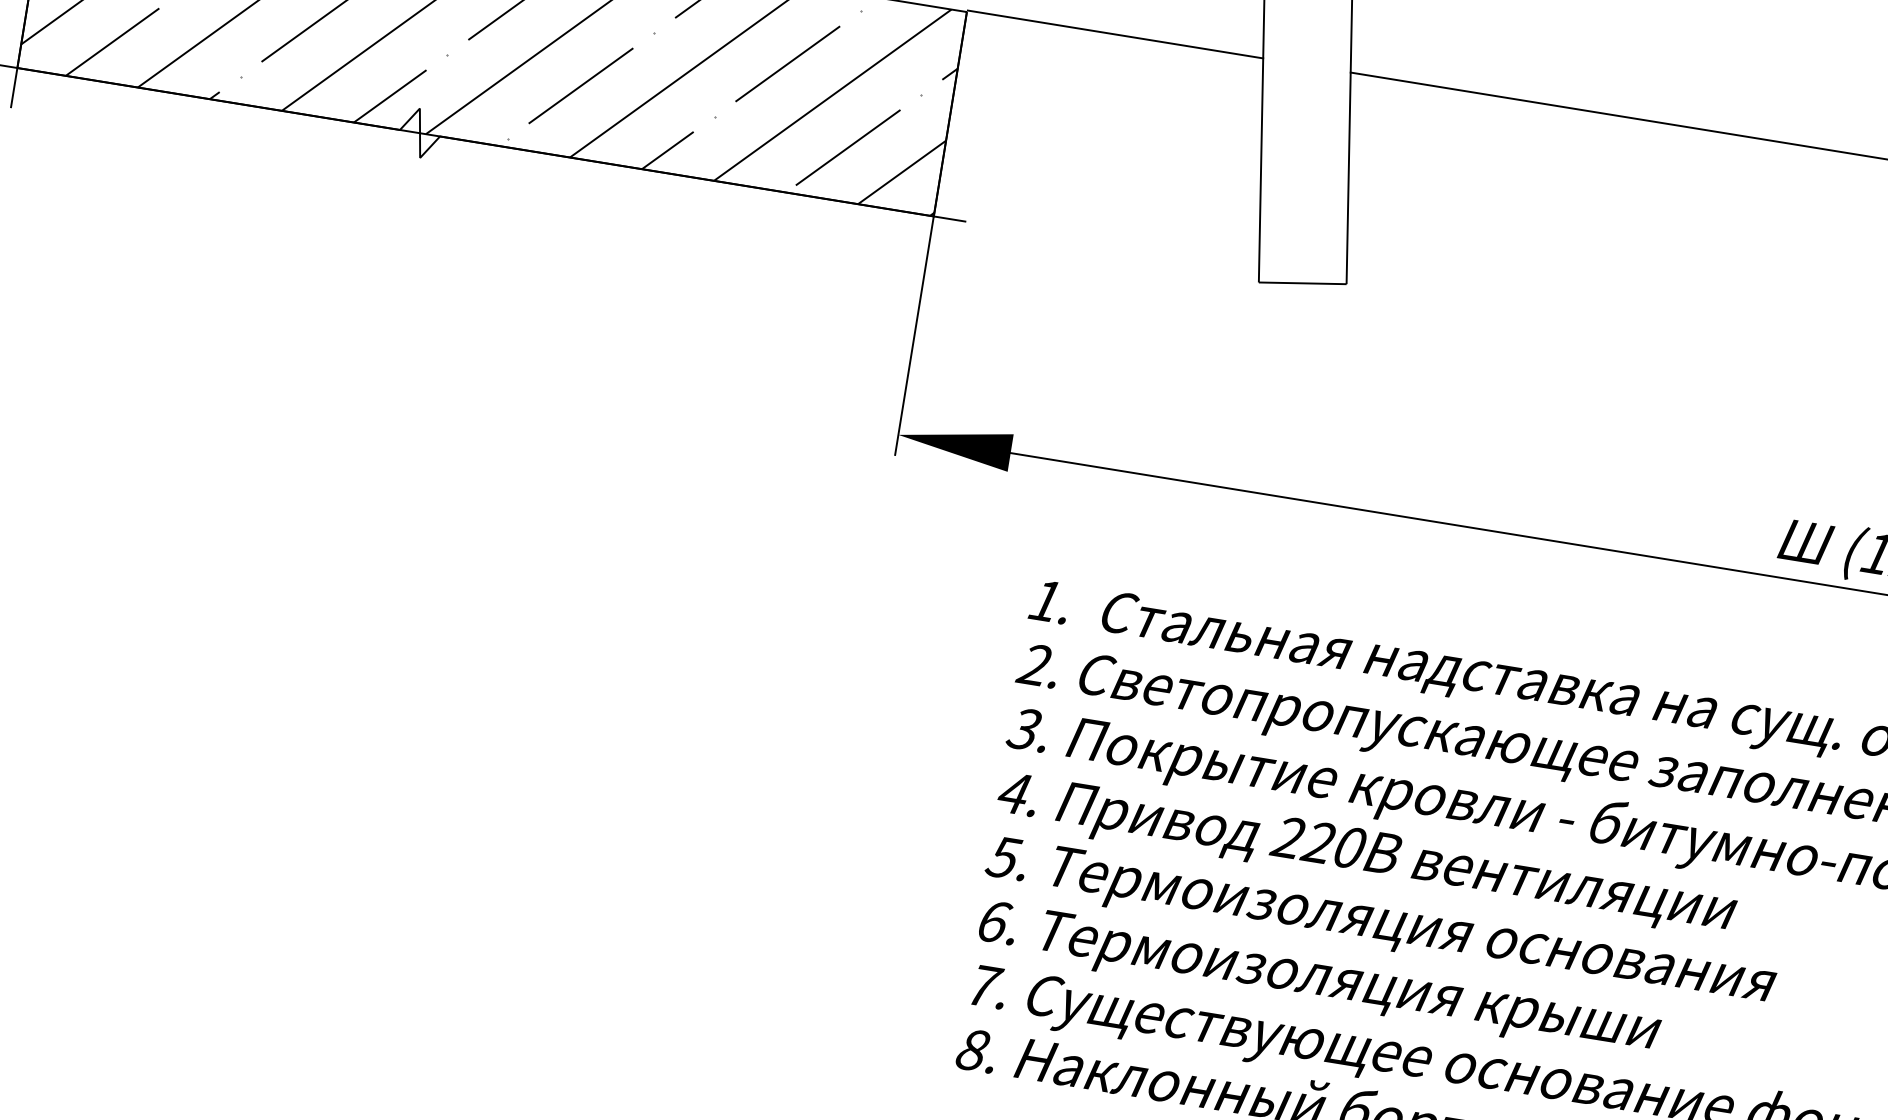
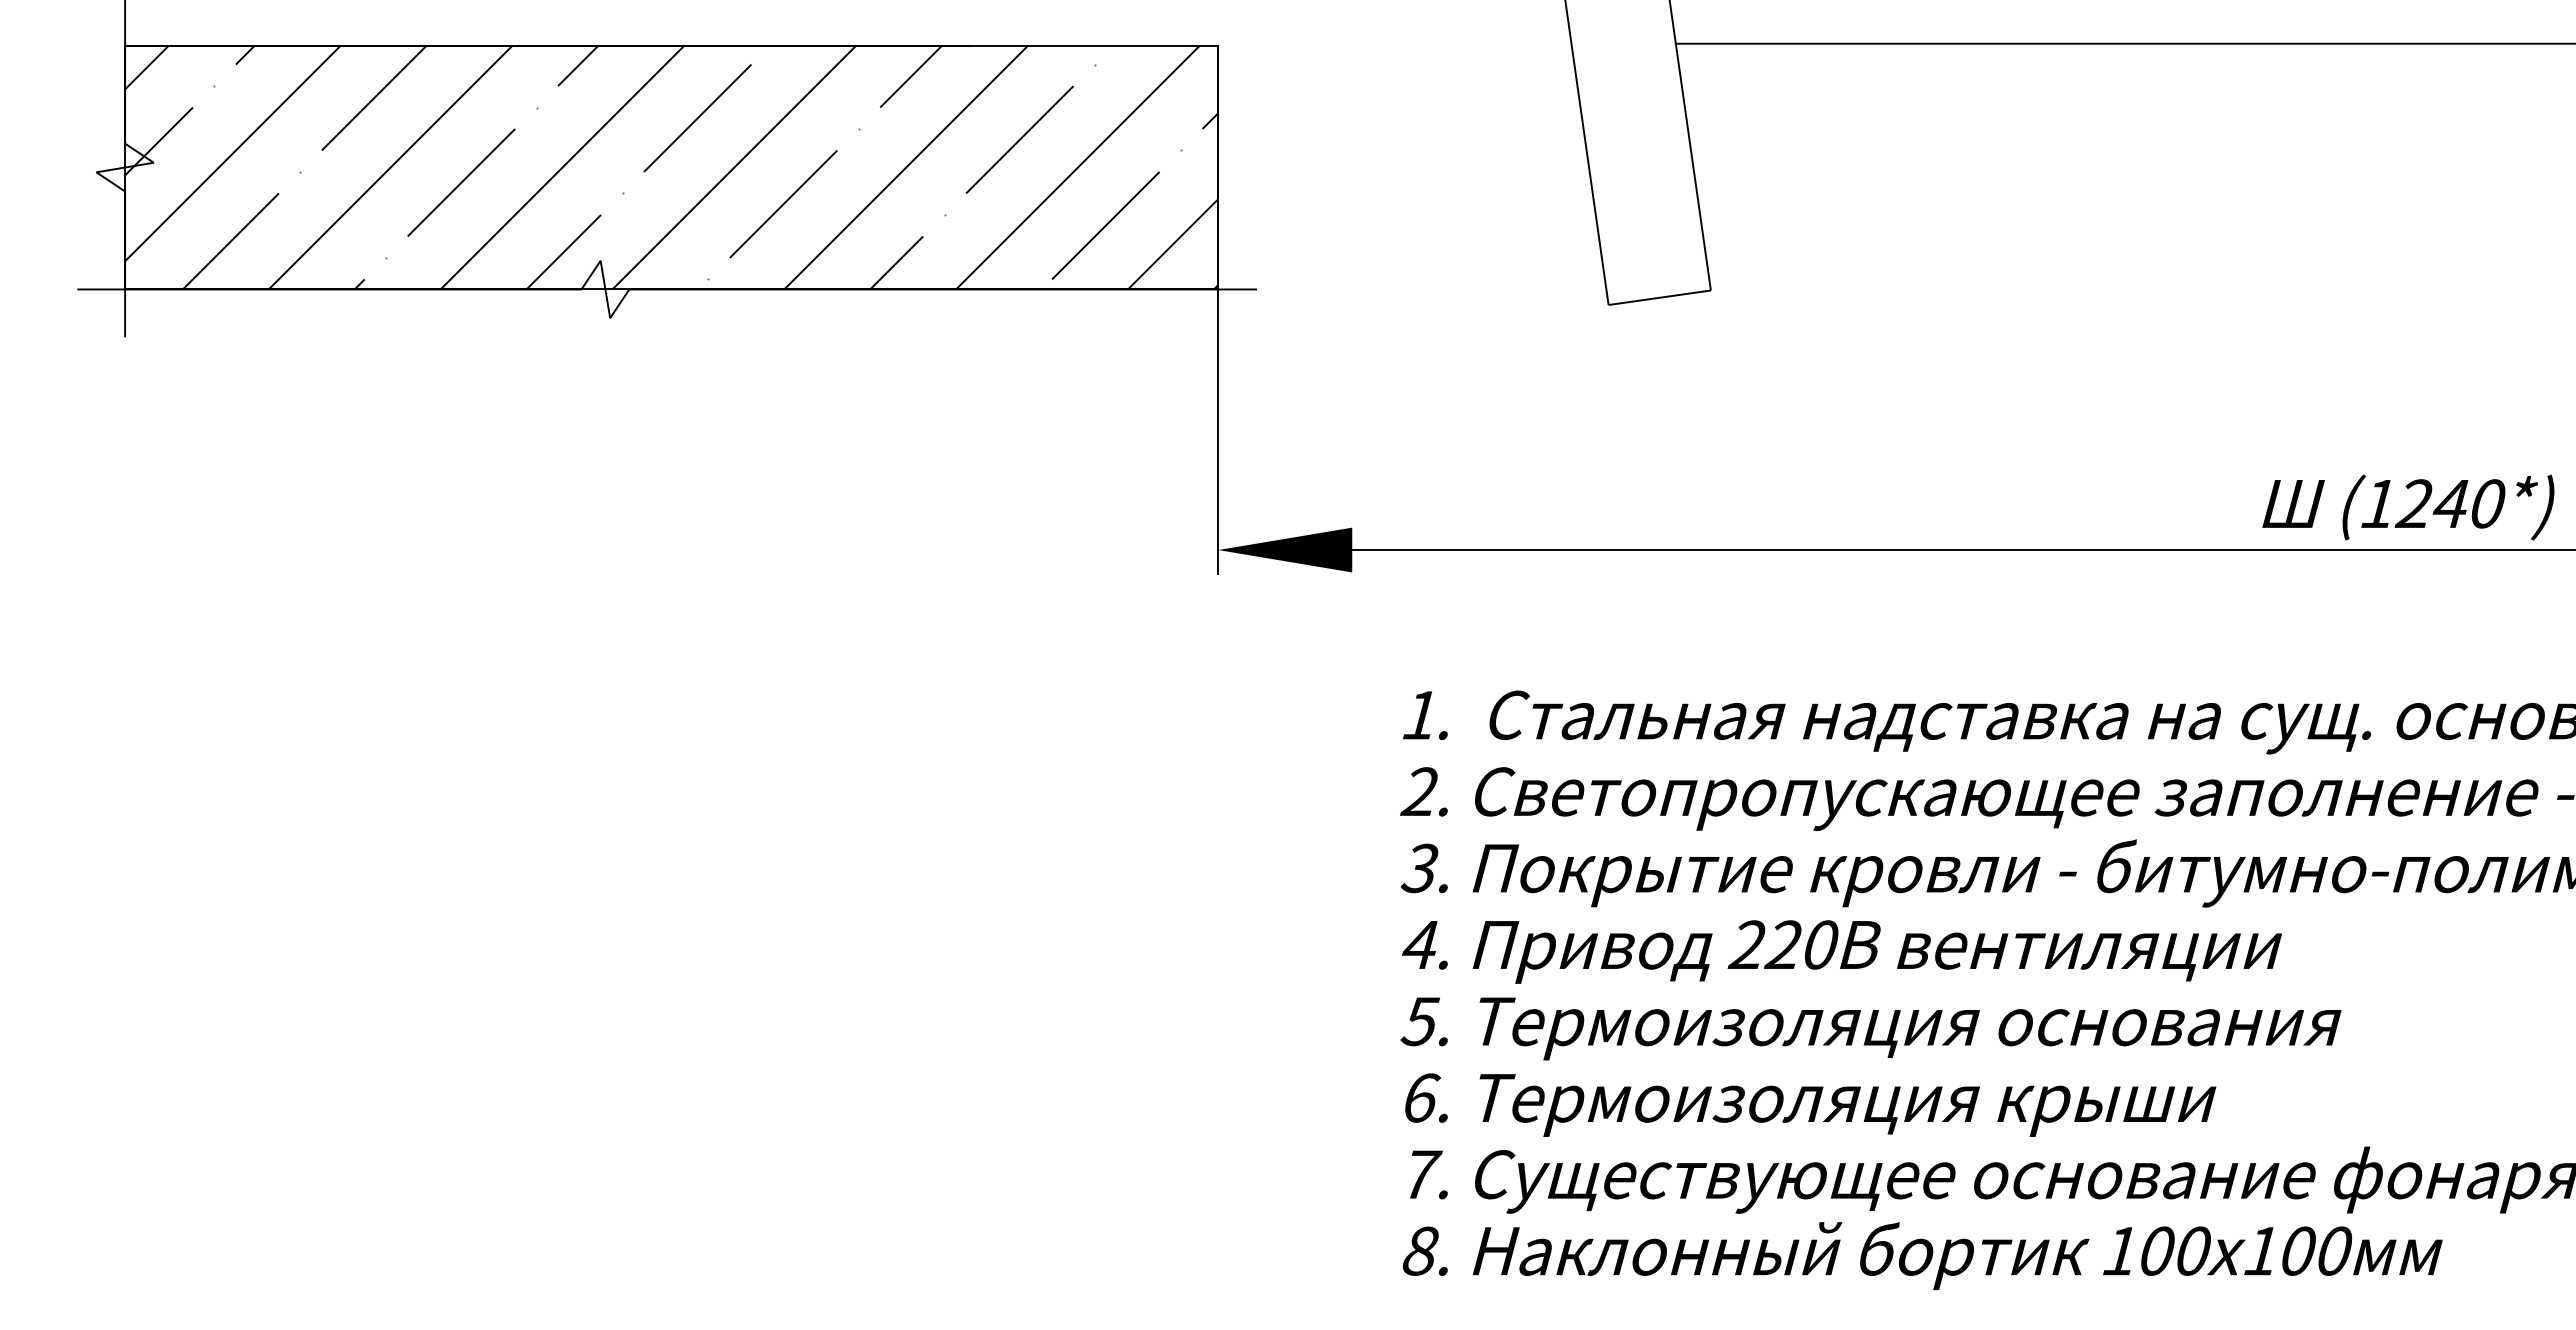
line: (1115, 34) -> (1395, 43), removed

